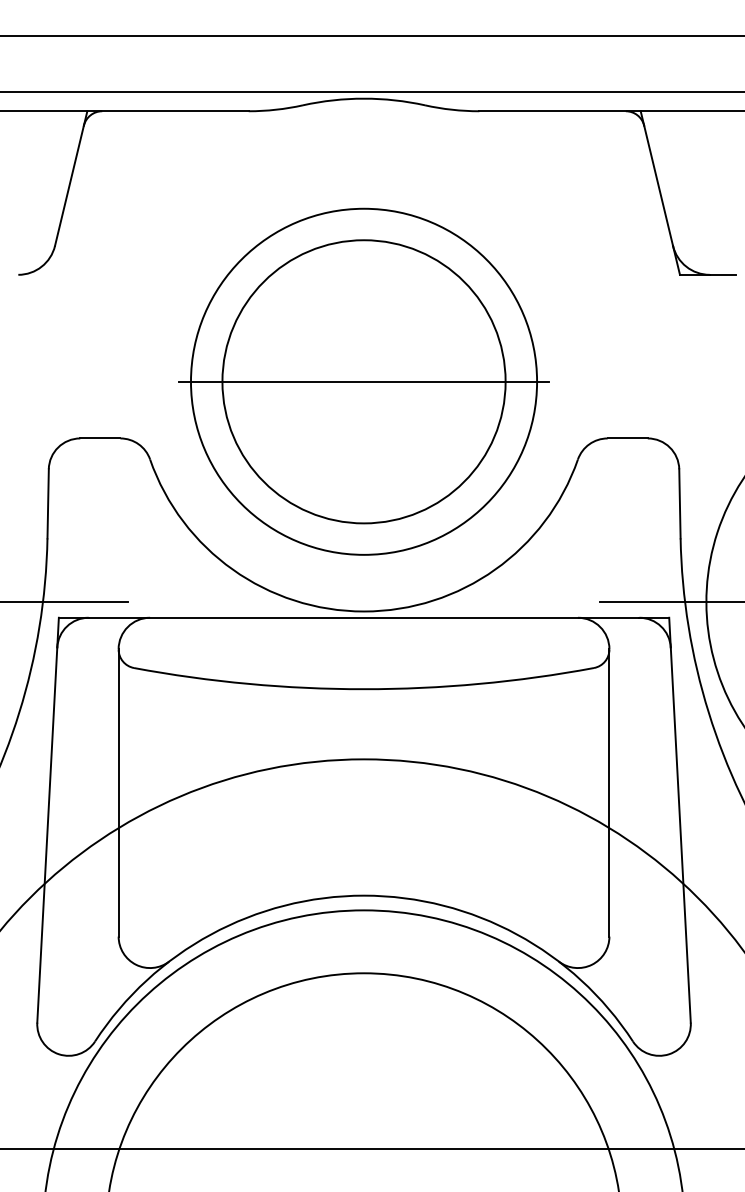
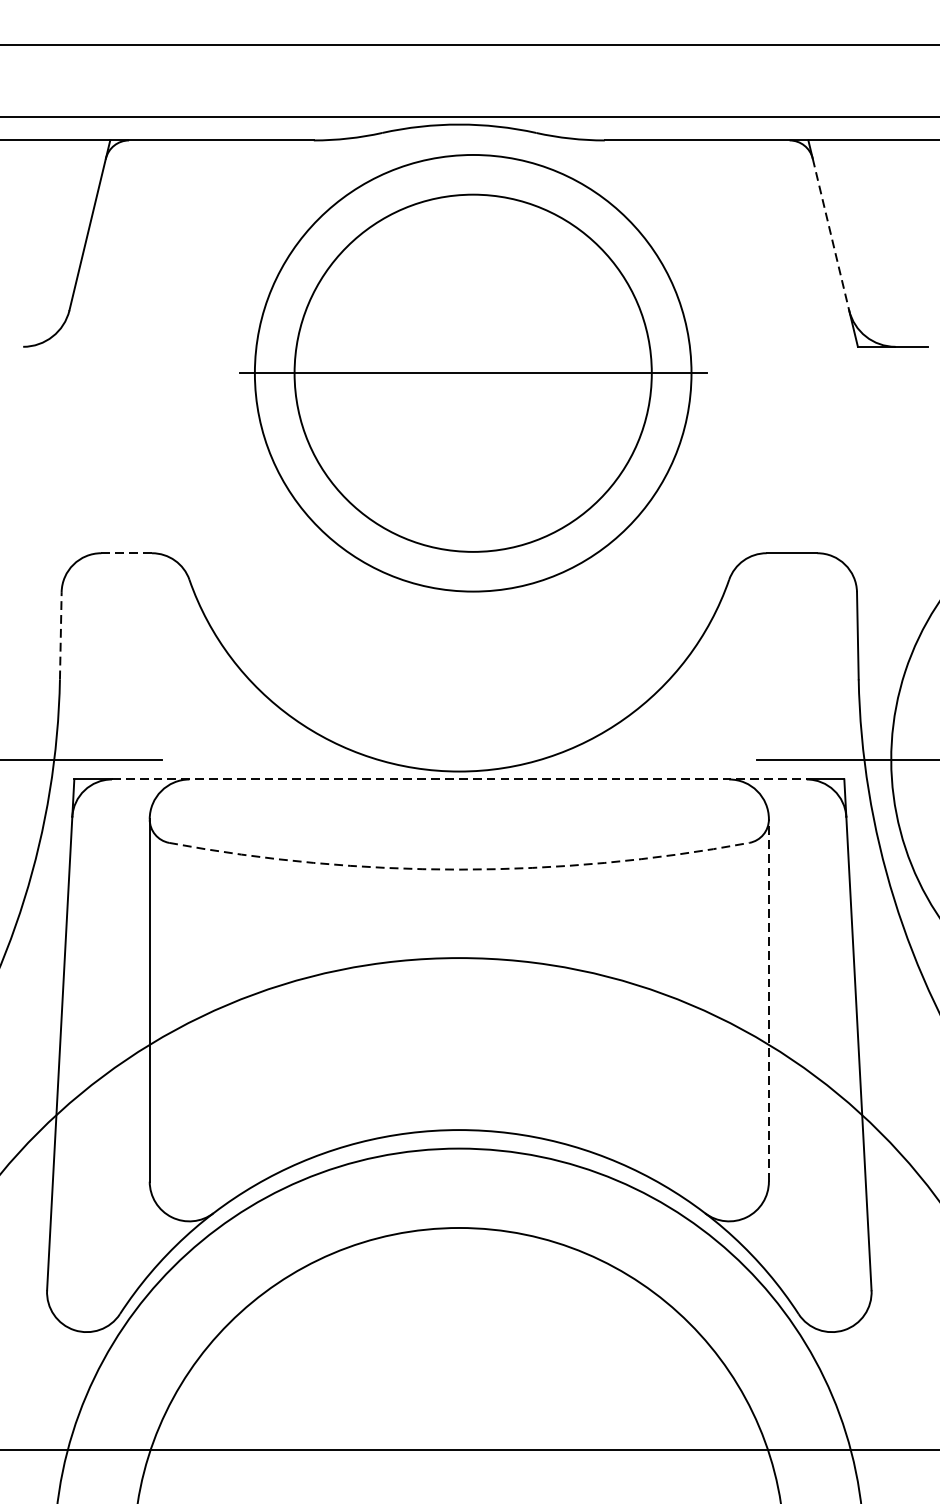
line: (658, 185) -> (830, 234), solid -> dashed
part: (363, 381) -> (472, 372), moved
line: (100, 438) -> (126, 553), solid -> dashed
line: (48, 503) -> (61, 635), solid -> dashed
line: (364, 617) -> (459, 779), solid -> dashed
arc: (364, 689) -> (459, 869), solid -> dashed
line: (609, 792) -> (768, 999), solid -> dashed

